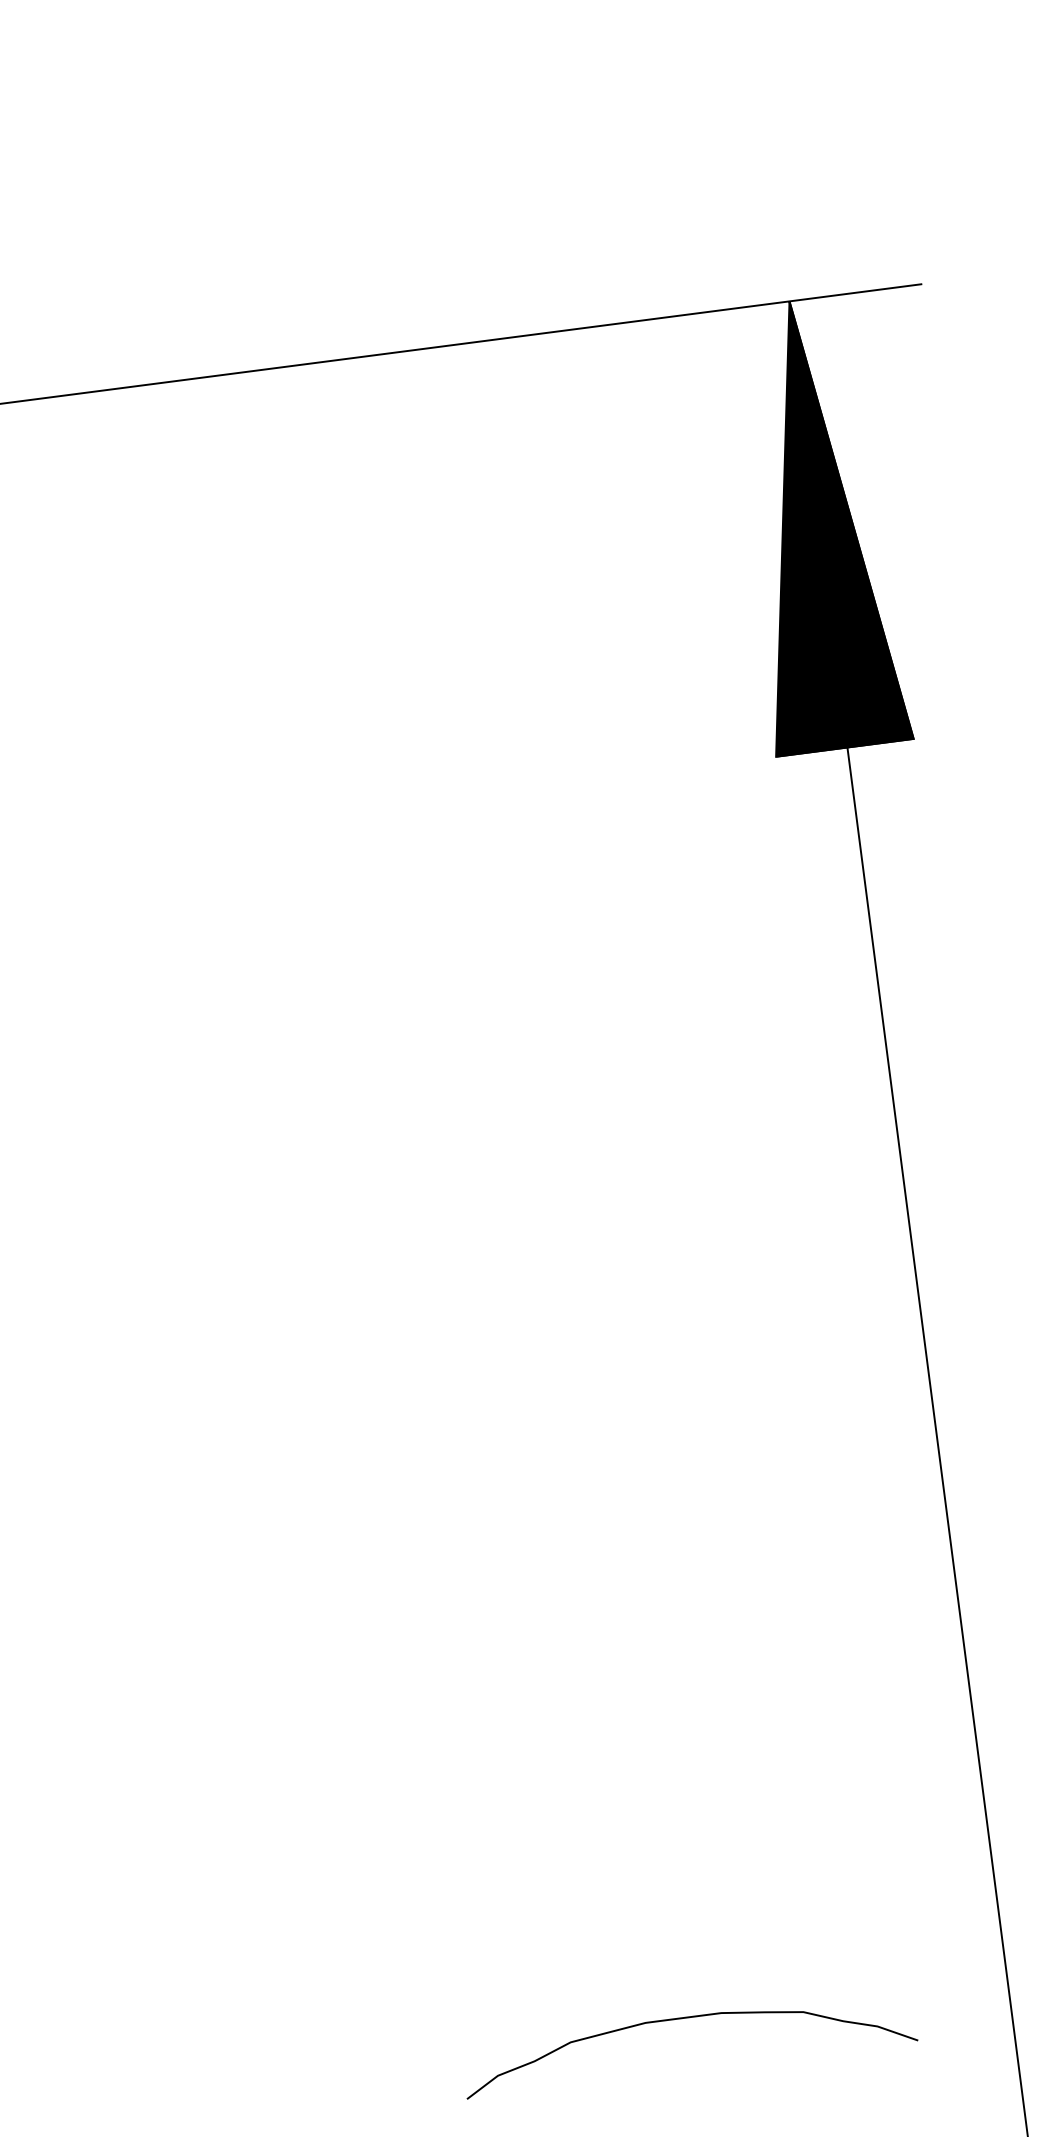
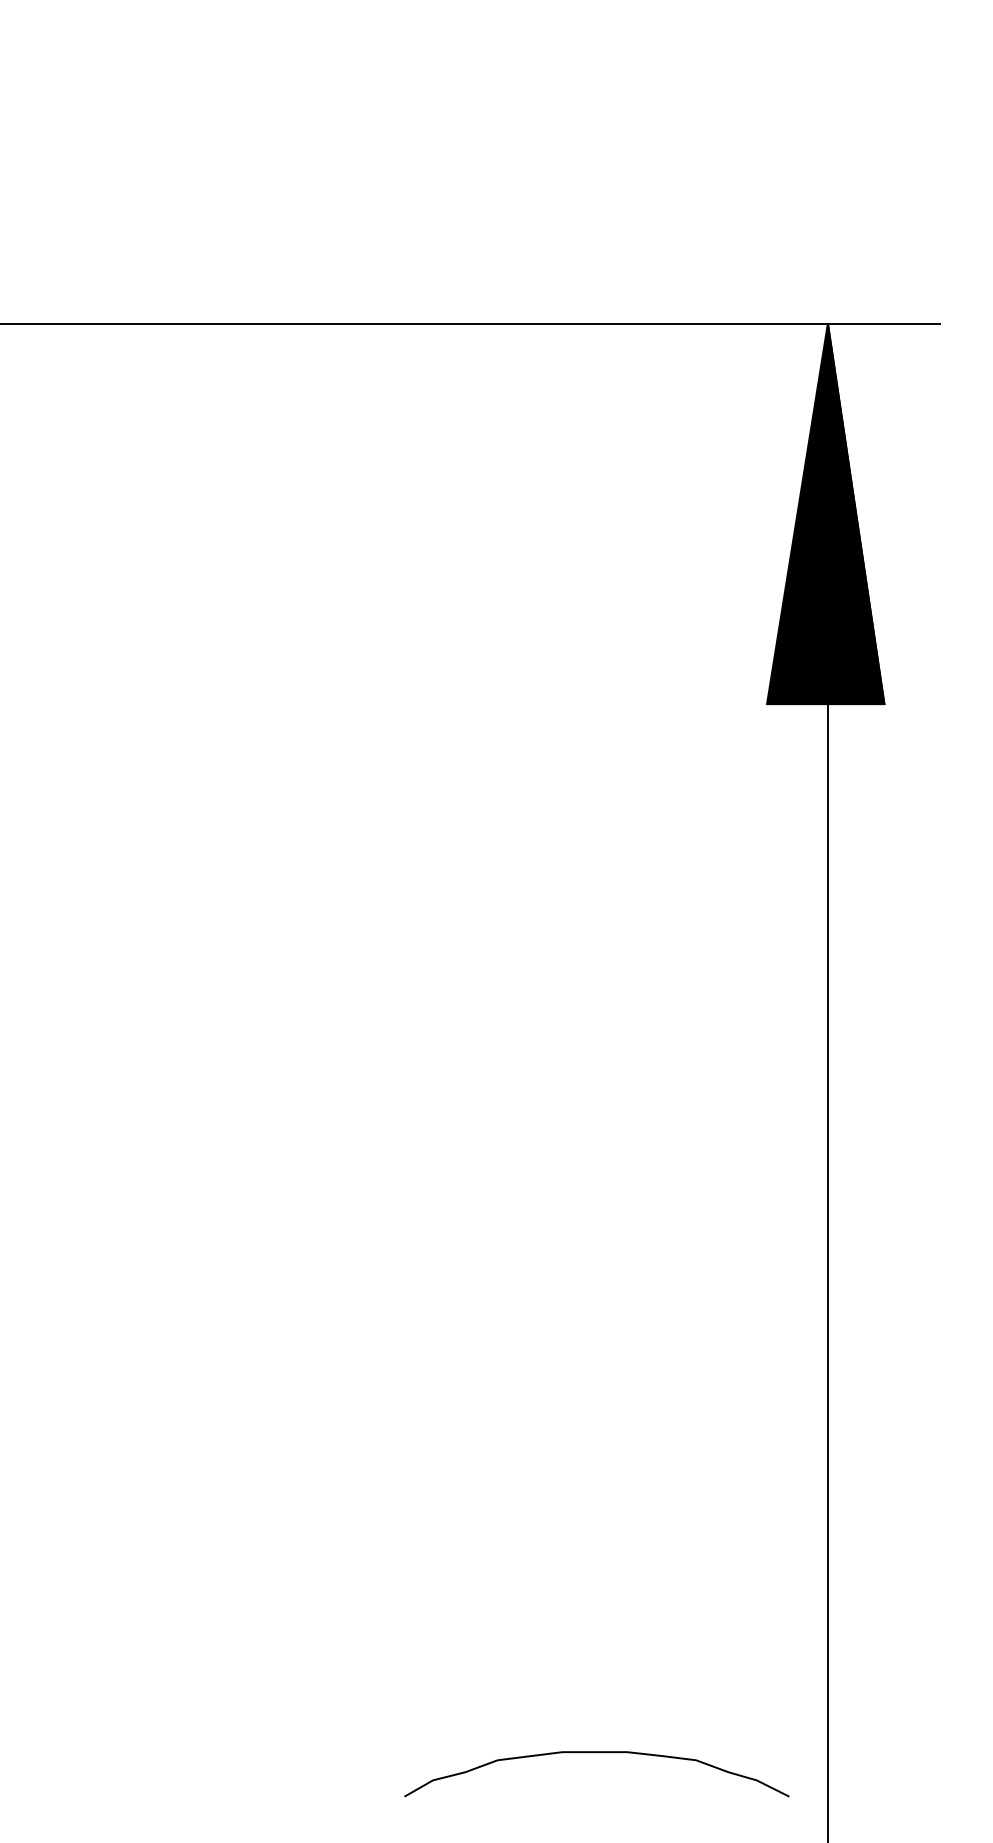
curve: (685, 2018) -> (596, 1752), moved

